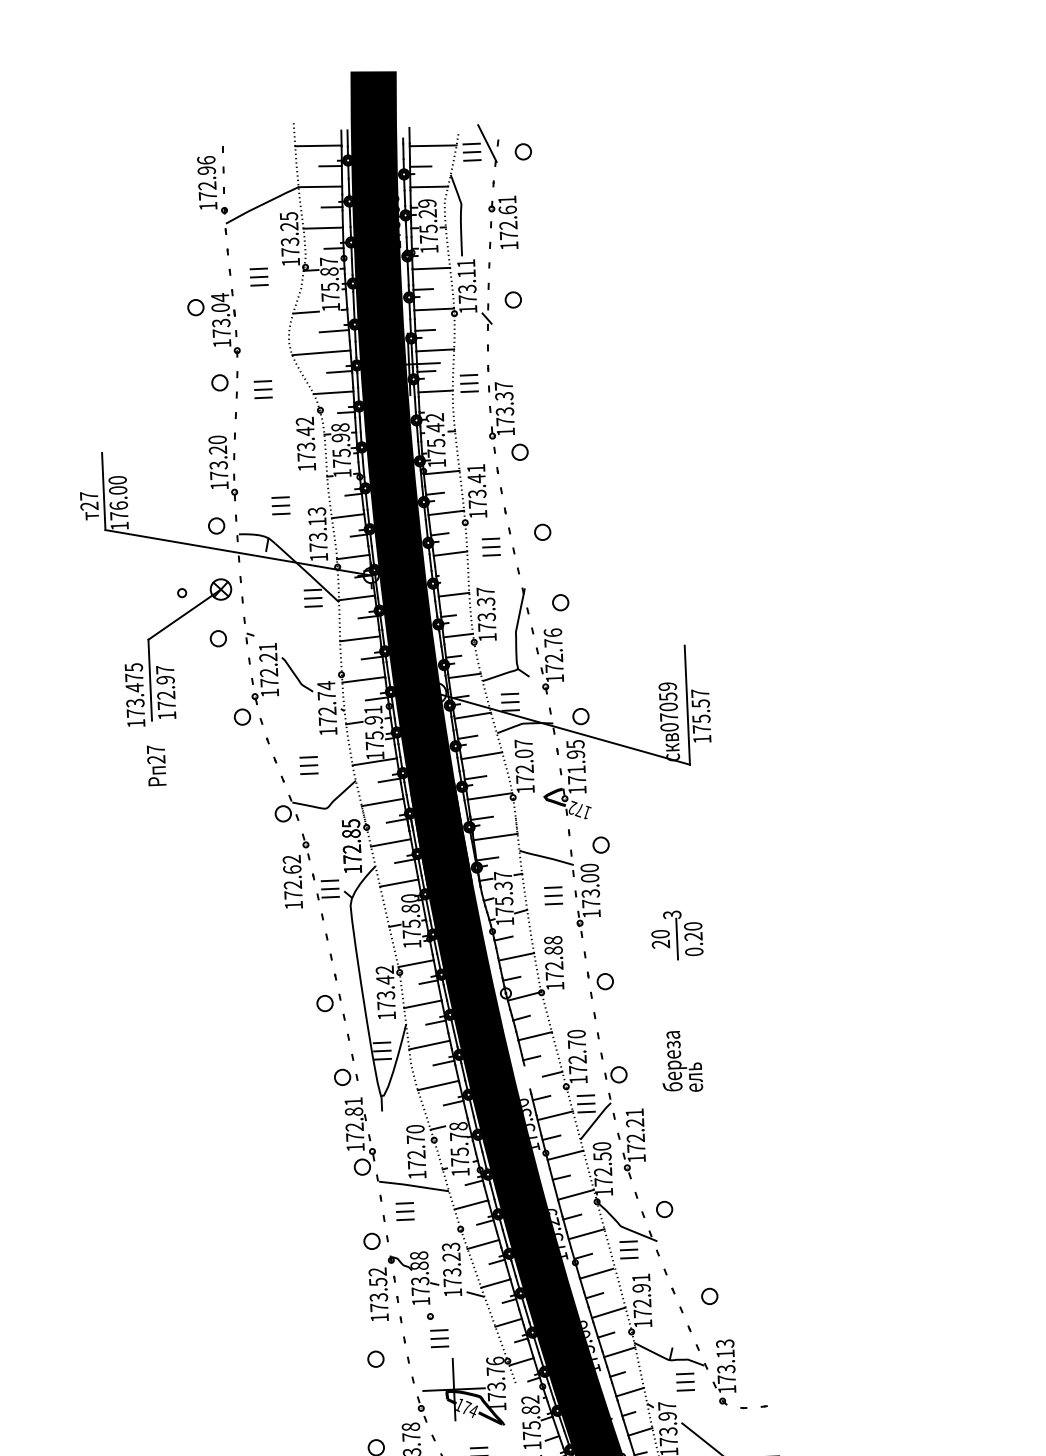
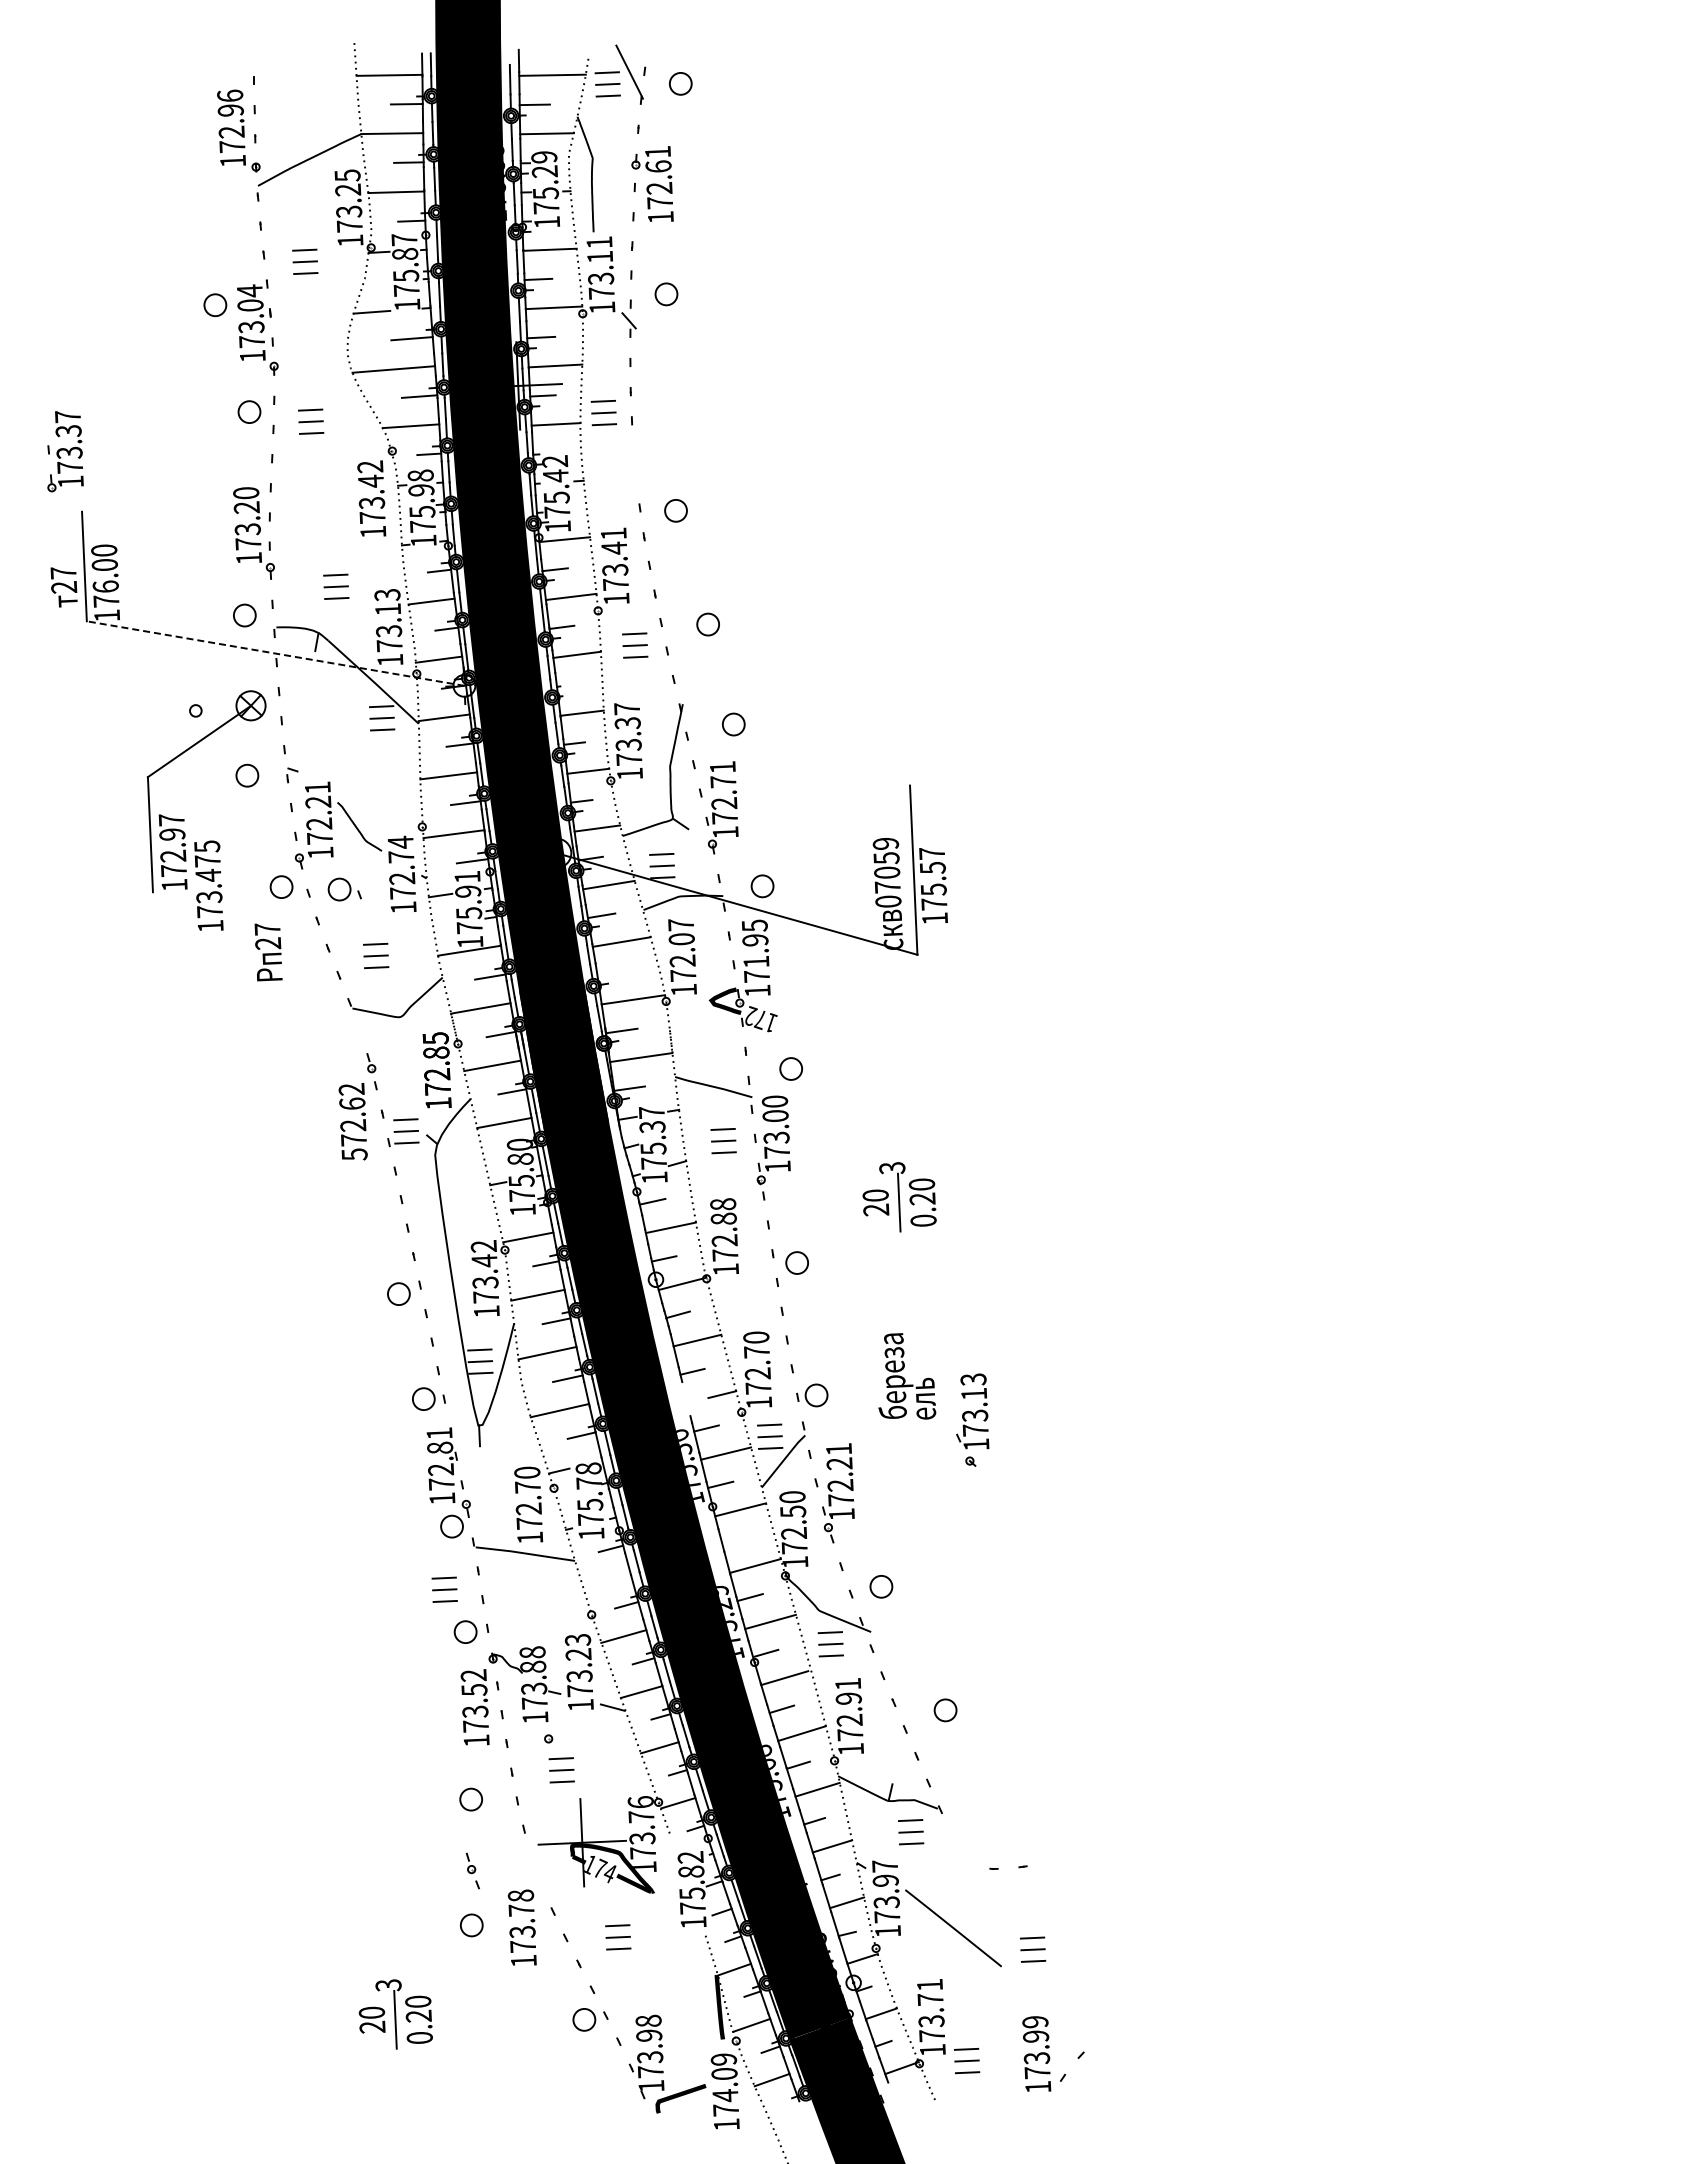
part: (502, 410) -> (65, 451), moved
line: (238, 552) -> (275, 653), solid -> dashed
text: (552, 632) -> (722, 767), 172.76 -> 172.71
text: (134, 694) -> (208, 885), moved
text: (156, 765) -> (268, 952), moved
line: (475, 777) -> (612, 972), removed
part: (286, 813) -> (344, 889), moved
text: (293, 905) -> (354, 1154), 172.62 -> 572.62
line: (561, 1177) -> (734, 1541), removed
line: (471, 1204) -> (606, 1579), removed
part: (404, 1211) -> (444, 1589), moved
part: (724, 1371) -> (972, 1419), moved
part: (421, 1409) -> (472, 1870), moved

